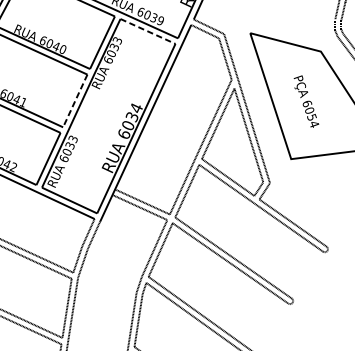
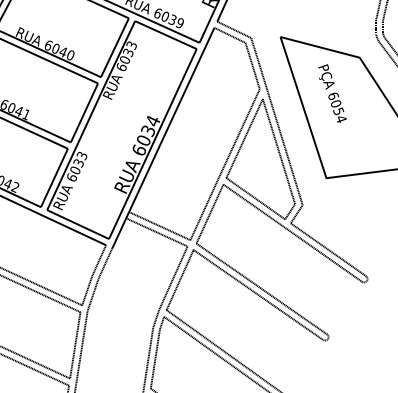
line: (147, 31) -> (165, 35), dashed -> solid
line: (75, 100) -> (84, 112), dashed -> solid
text: (306, 101) -> (332, 93), moved

